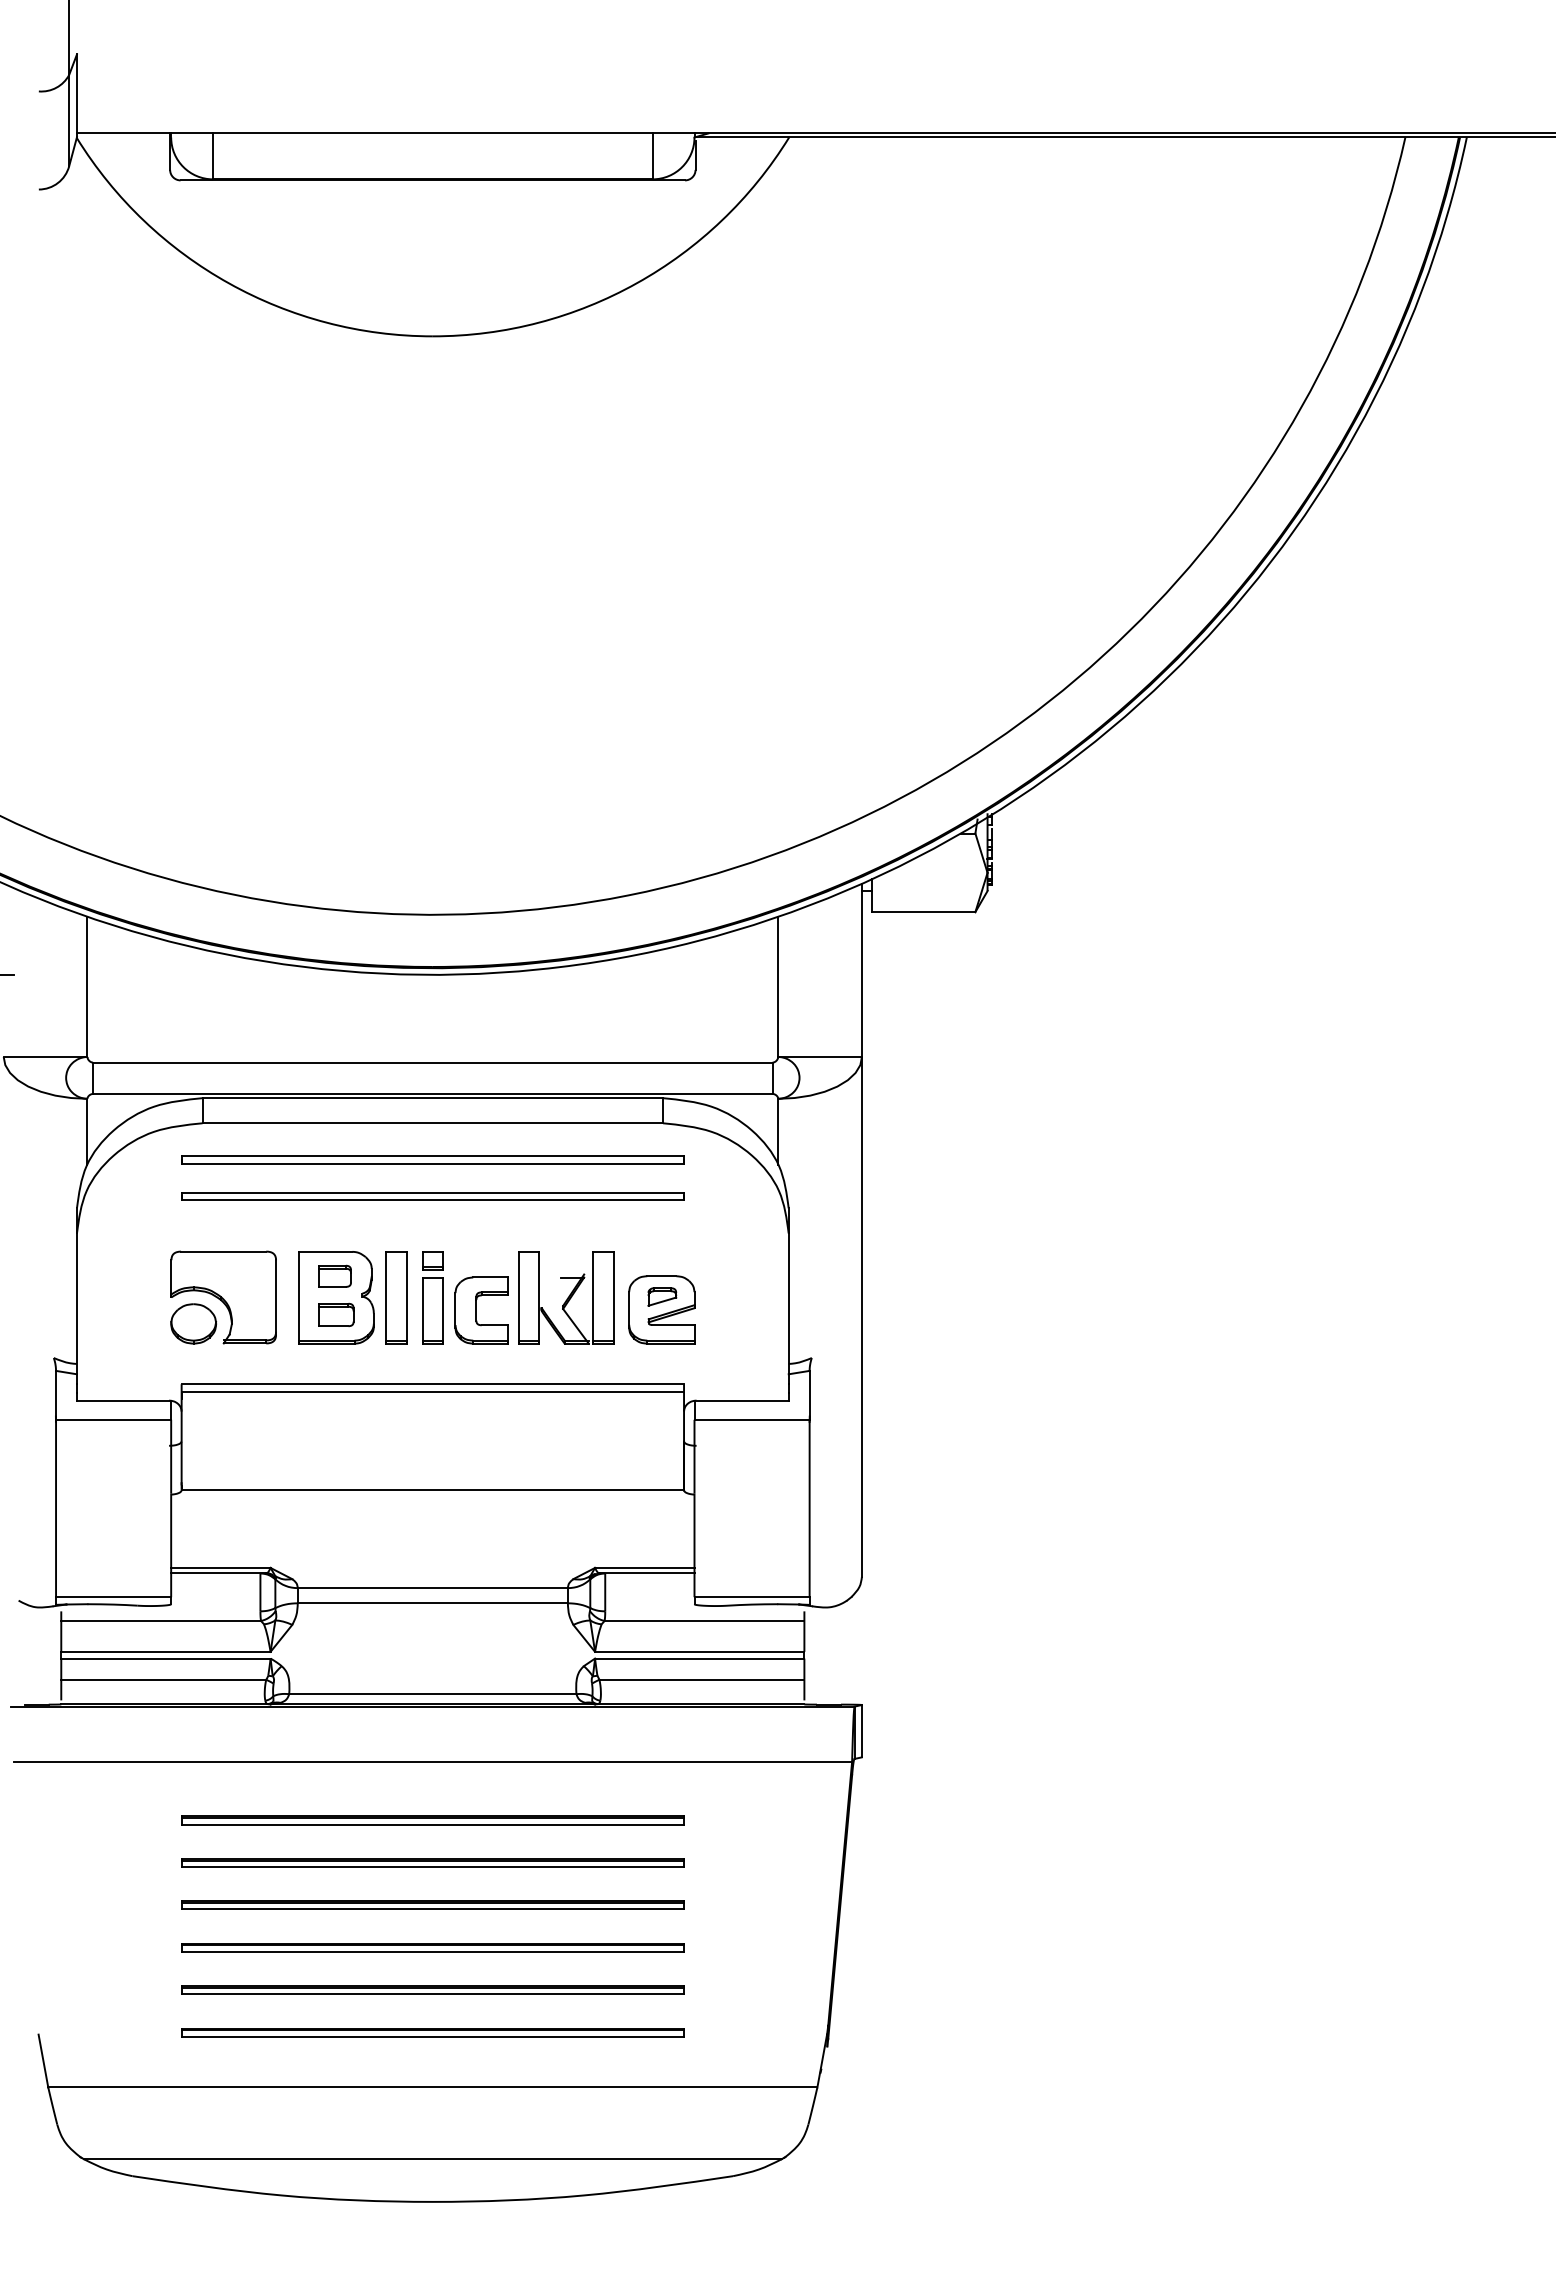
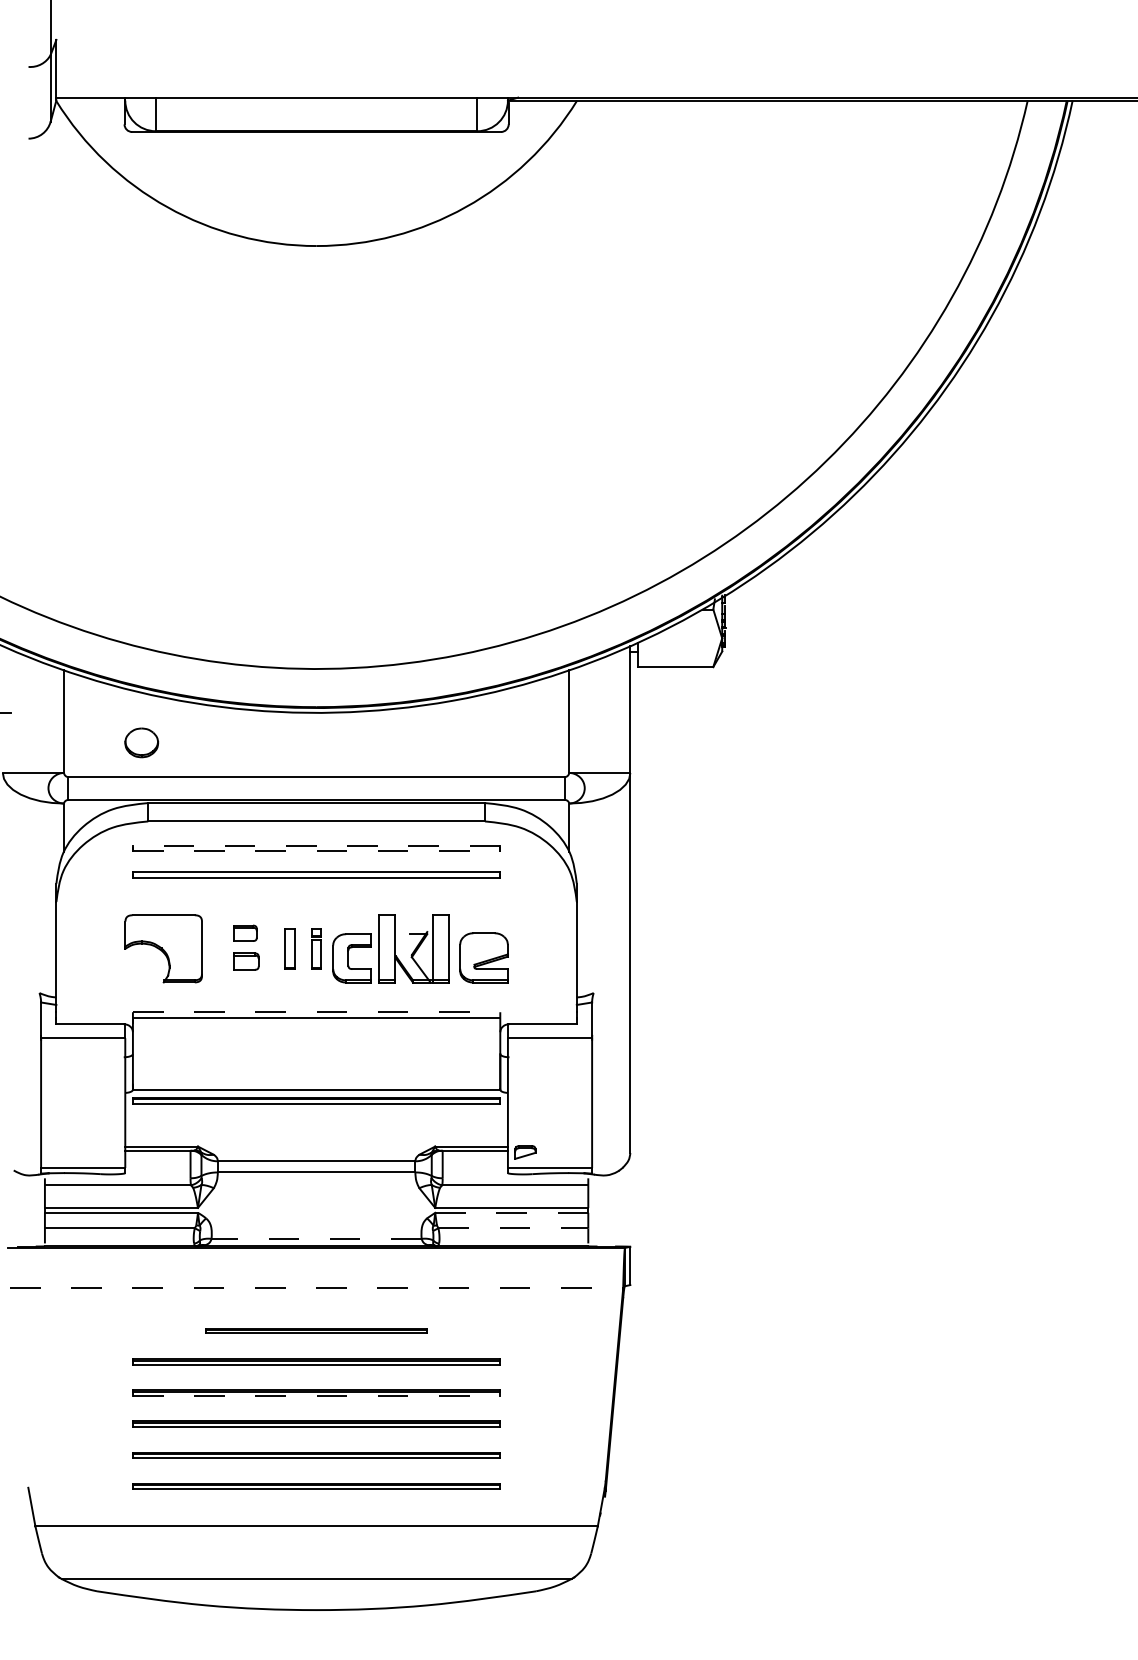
line: (432, 1156) -> (316, 845), solid -> dashed
line: (433, 1163) -> (317, 850), solid -> dashed
part: (662, 1296) -> (525, 1152), moved
part: (336, 1297) -> (246, 948), removed
part: (396, 1297) -> (290, 948), size x0.6
part: (432, 1297) -> (316, 948), size x0.6
part: (193, 1323) -> (141, 742), moved
line: (433, 1384) -> (317, 1012), solid -> dashed
part: (432, 1504) -> (316, 1100), added
line: (699, 1658) -> (511, 1212), solid -> dashed
line: (702, 1679) -> (513, 1228), solid -> dashed
line: (432, 1694) -> (316, 1239), solid -> dashed
line: (433, 1761) -> (317, 1288), solid -> dashed
part: (432, 1820) -> (316, 1331), size x0.6
line: (433, 1909) -> (317, 1396), solid -> dashed

